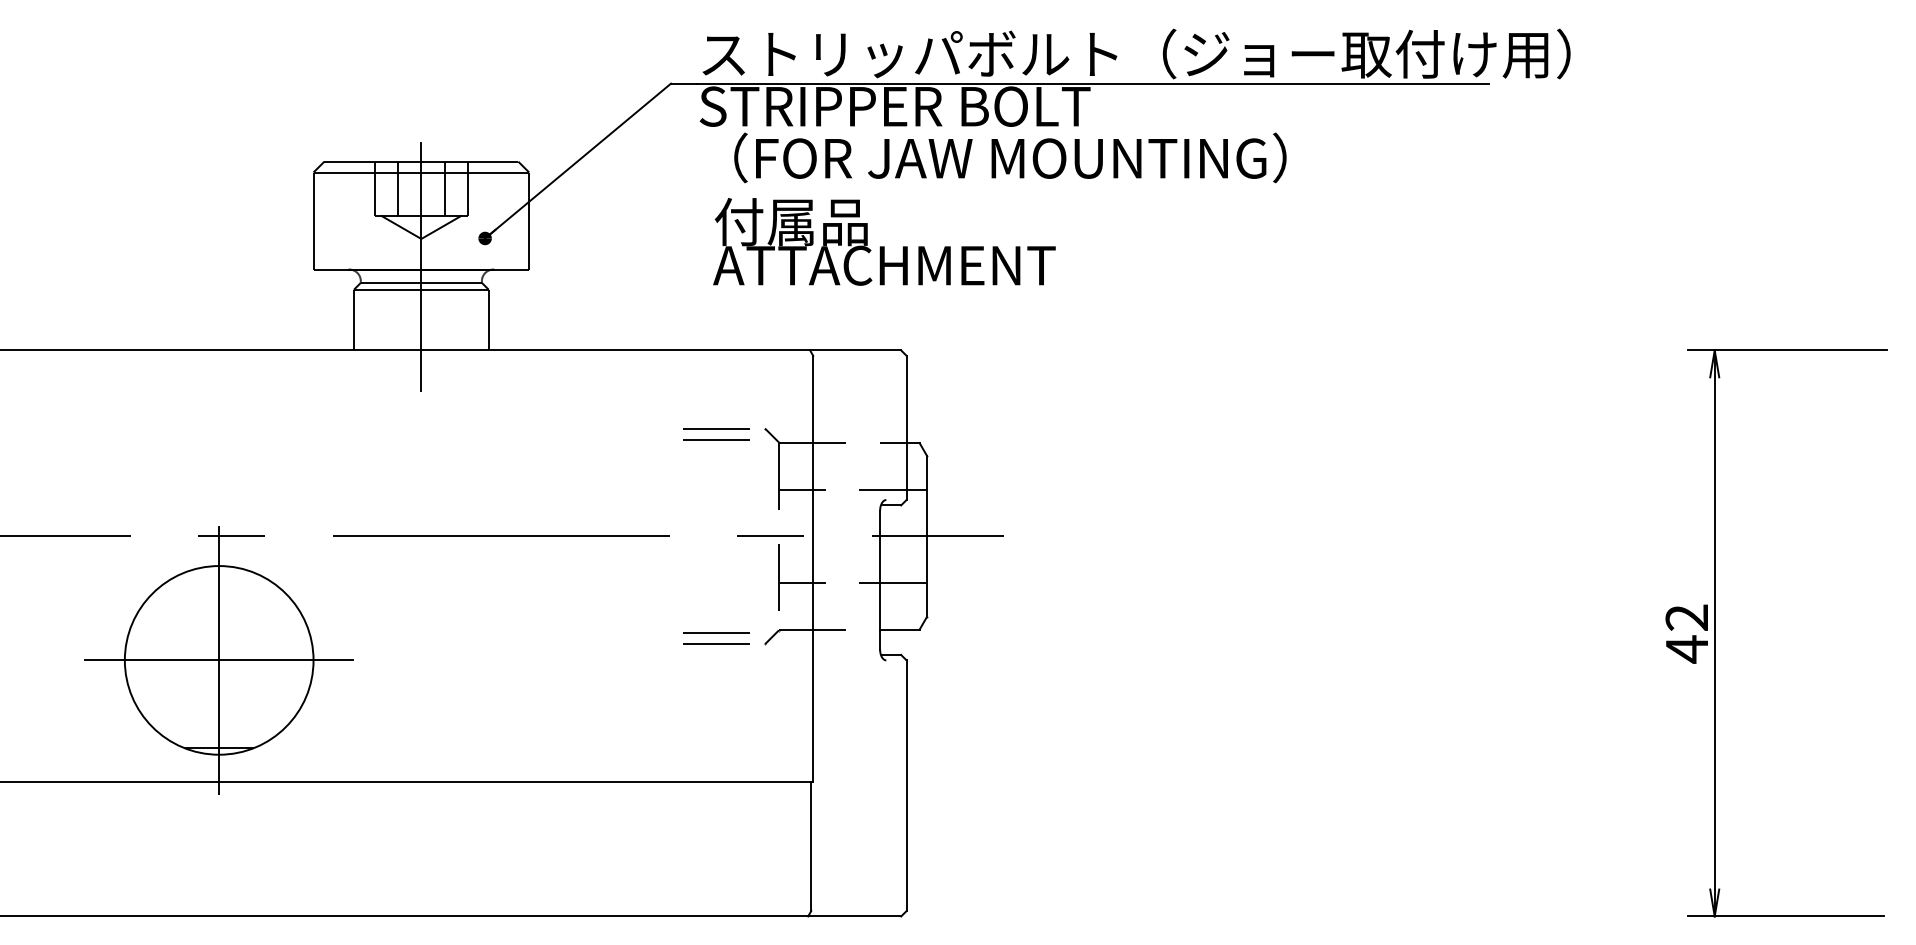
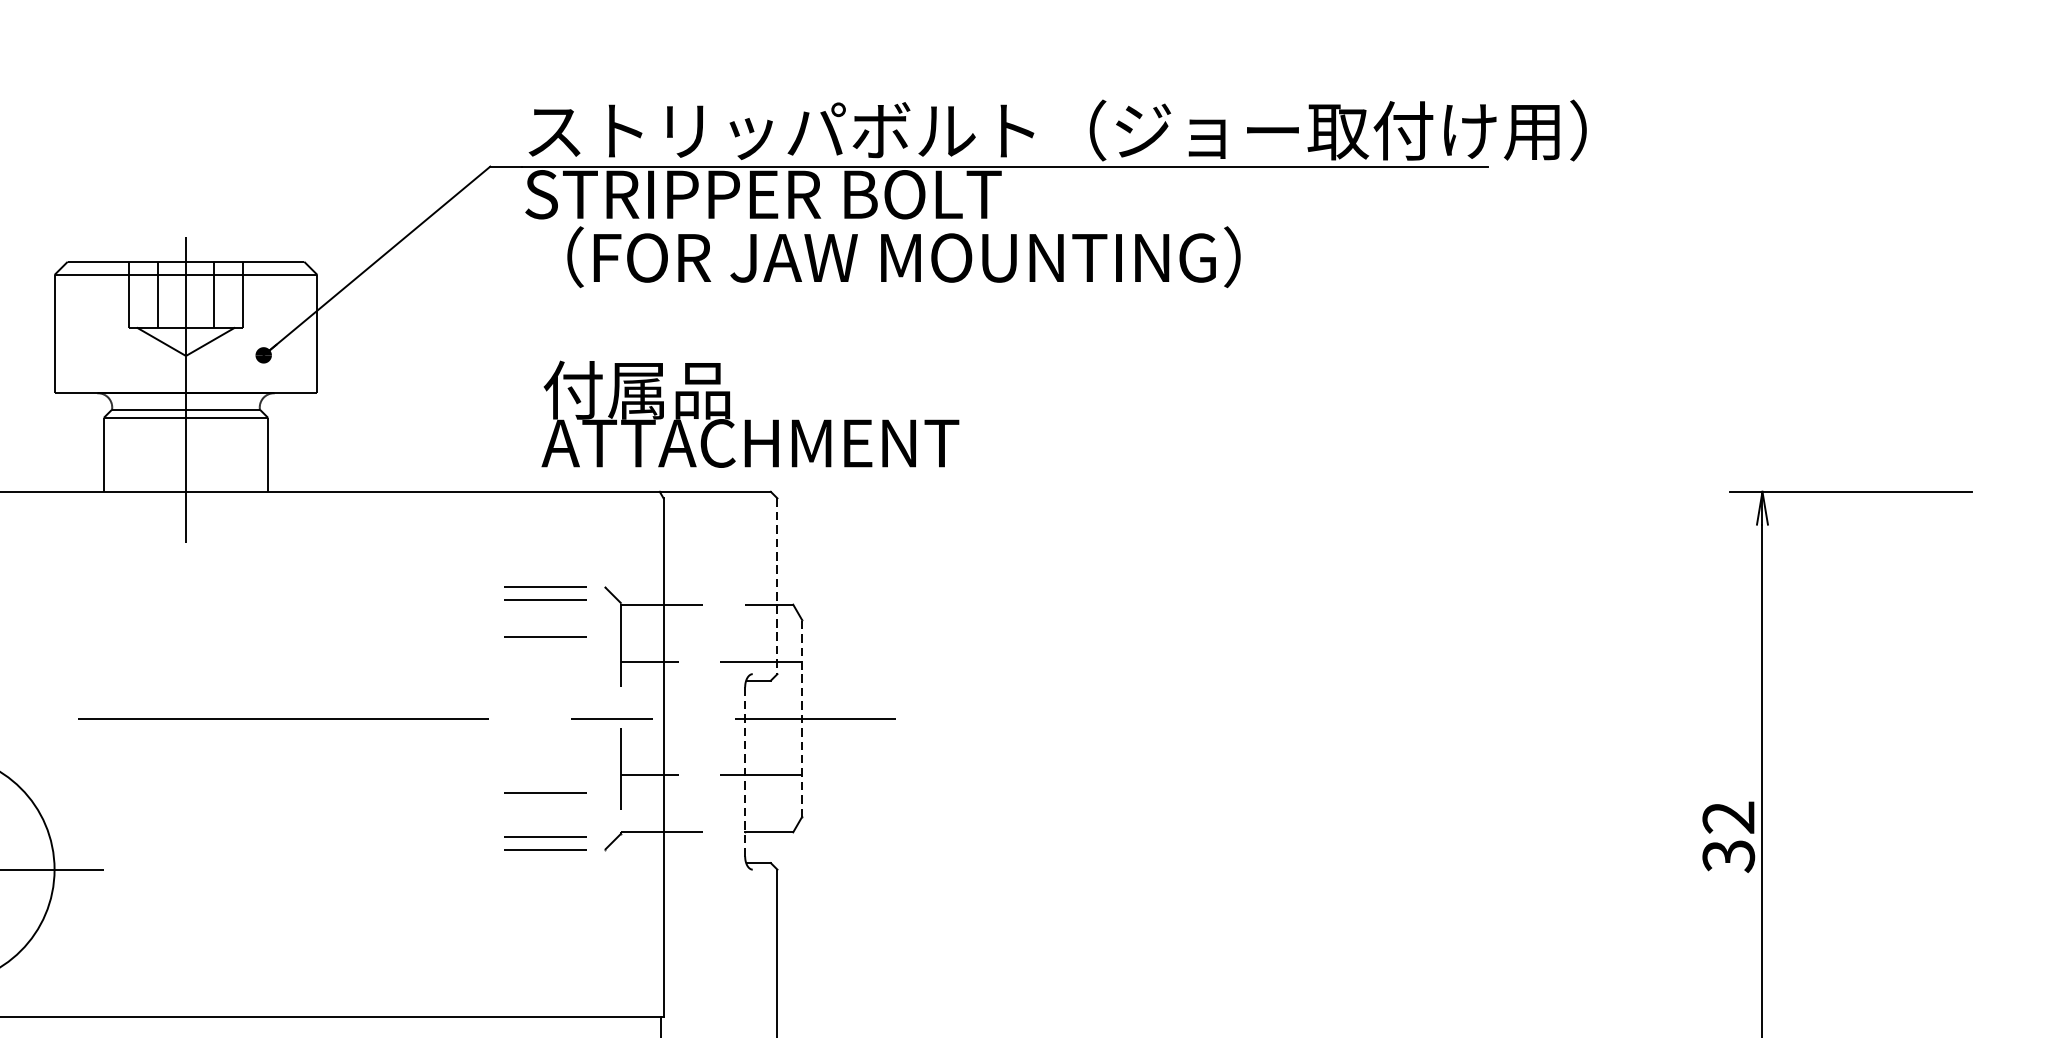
text: (884, 241) -> (750, 413), moved
line: (906, 428) -> (777, 586), solid -> dashed
line: (716, 469) -> (545, 636), added
line: (926, 536) -> (801, 718), solid -> dashed
line: (880, 580) -> (745, 772), solid -> dashed
line: (716, 596) -> (545, 791), added
text: (1686, 649) -> (1728, 856), 42 -> 32

